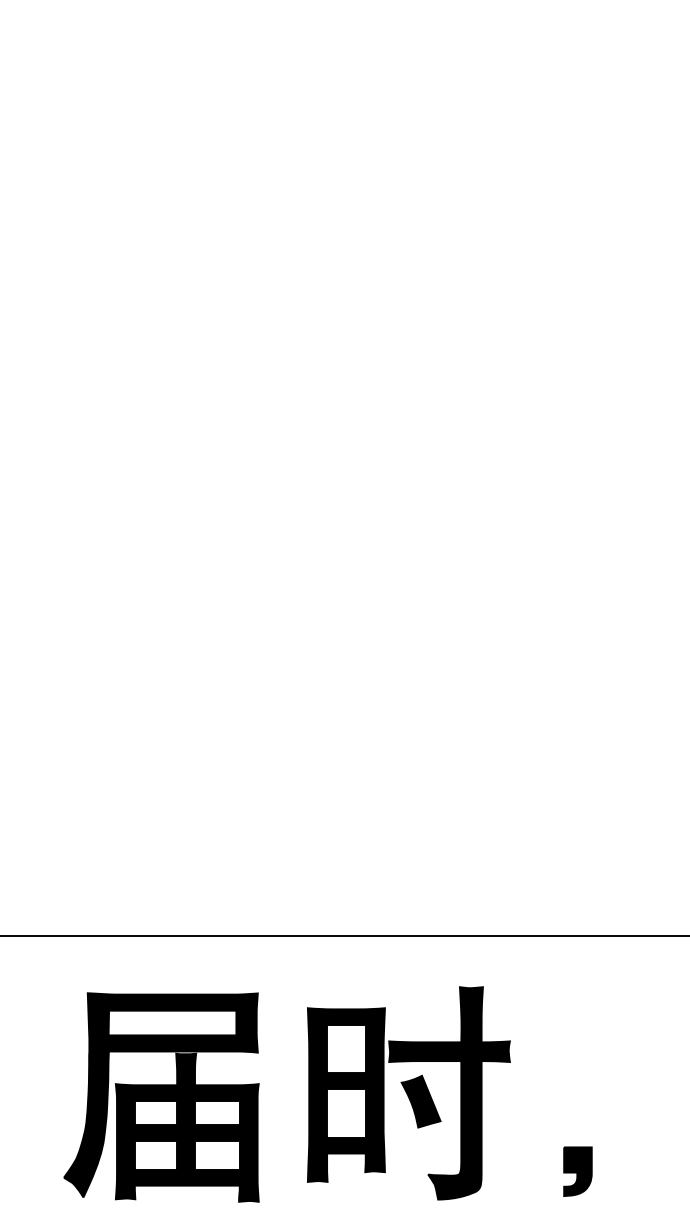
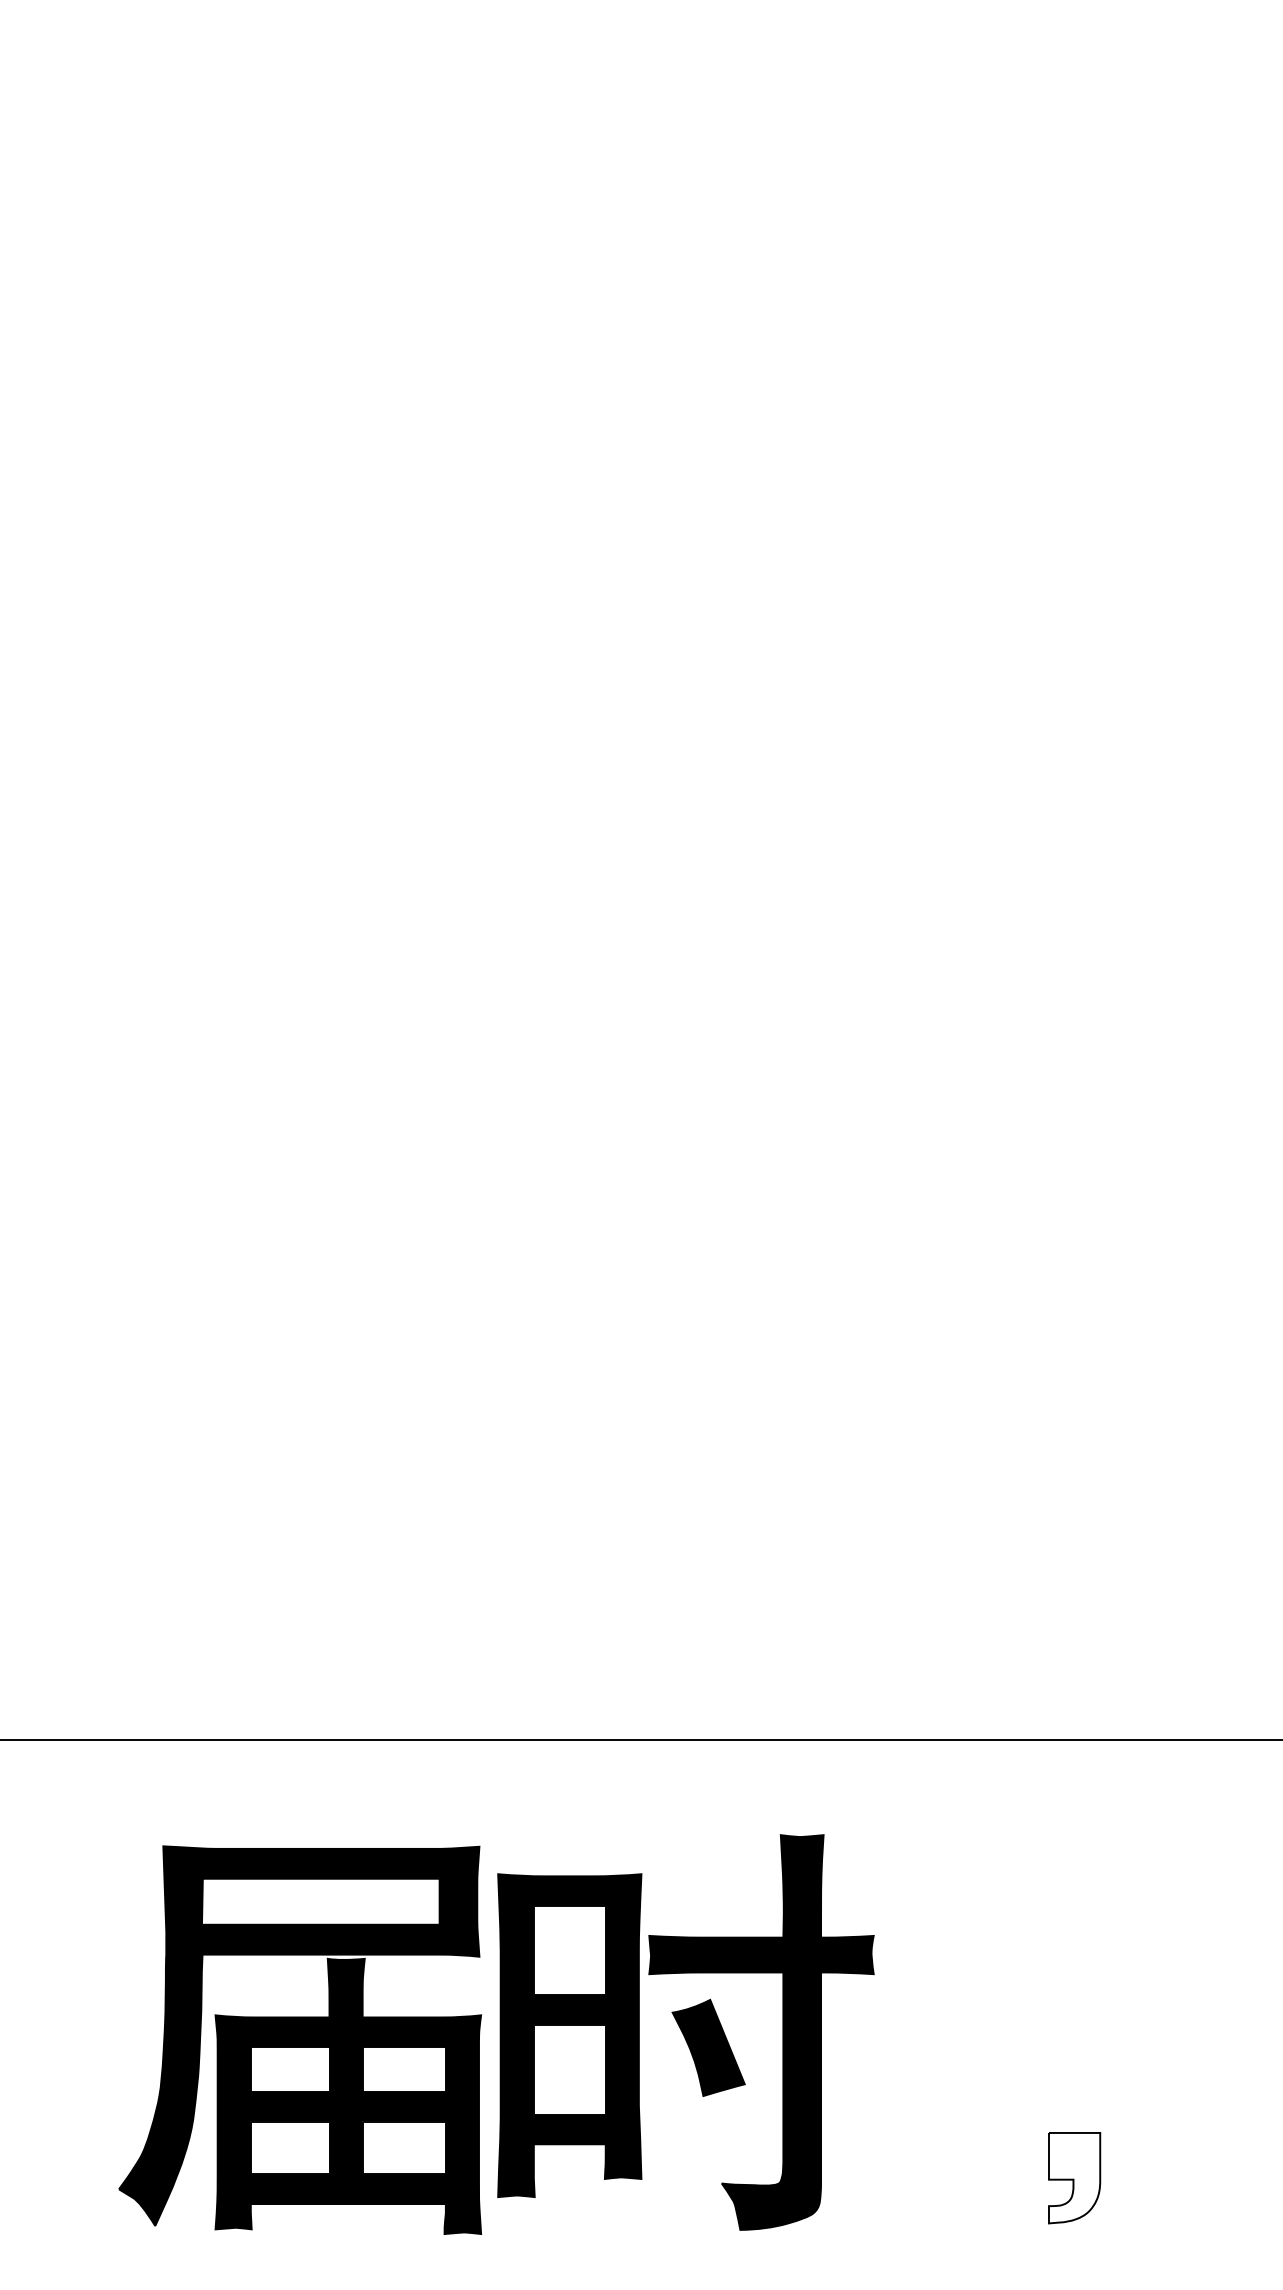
part: (408, 1093) -> (685, 2032), moved
fill: (577, 1171) -> (1073, 2177), removed

